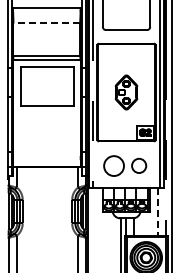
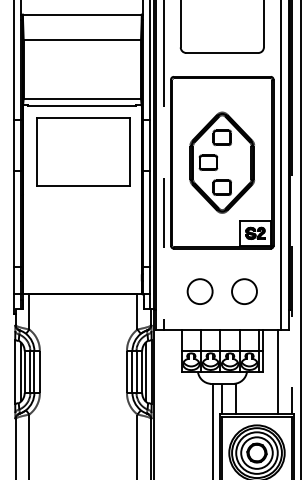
line: (46, 22) -> (81, 39), dashed -> solid
part: (126, 92) -> (222, 162), size x1.67
circle: (113, 165) -> (199, 290), size x0.71
line: (158, 211) -> (278, 371), dashed -> solid

